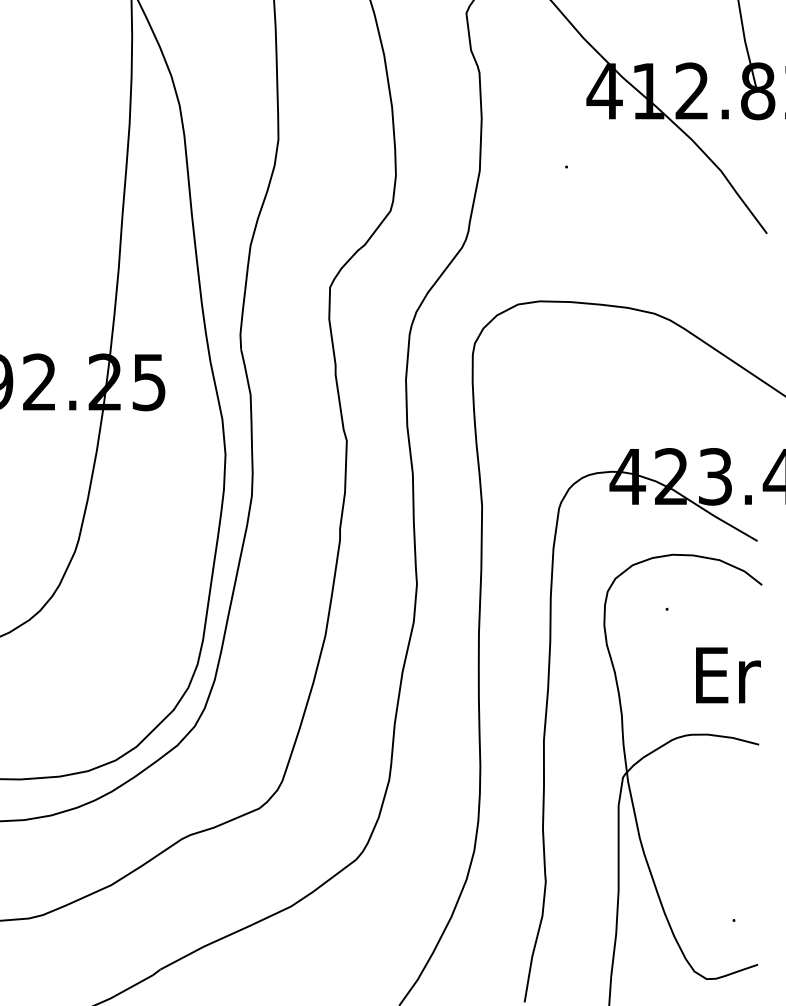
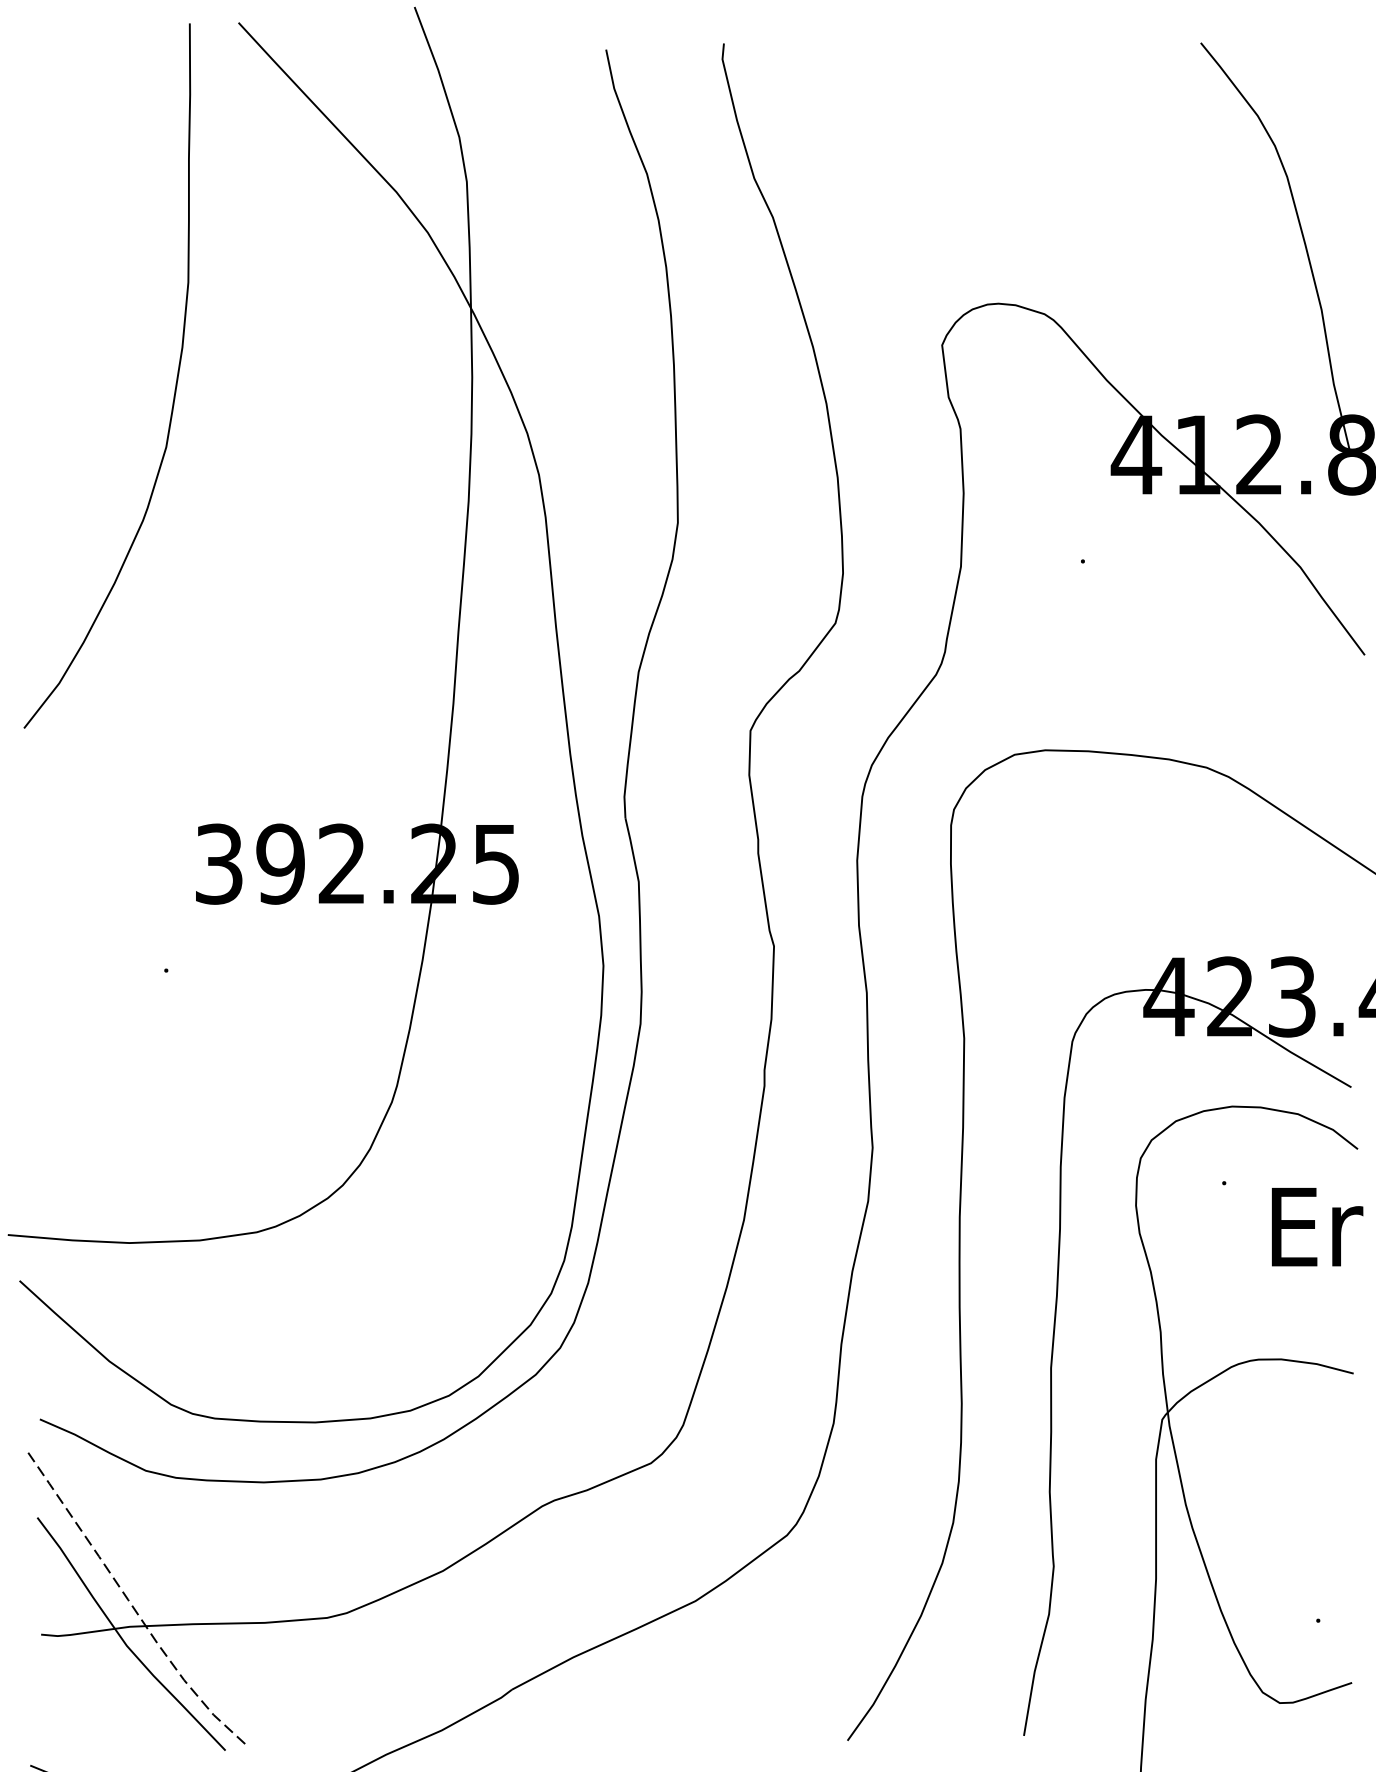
text: (728, 675) -> (1317, 1227), moved

